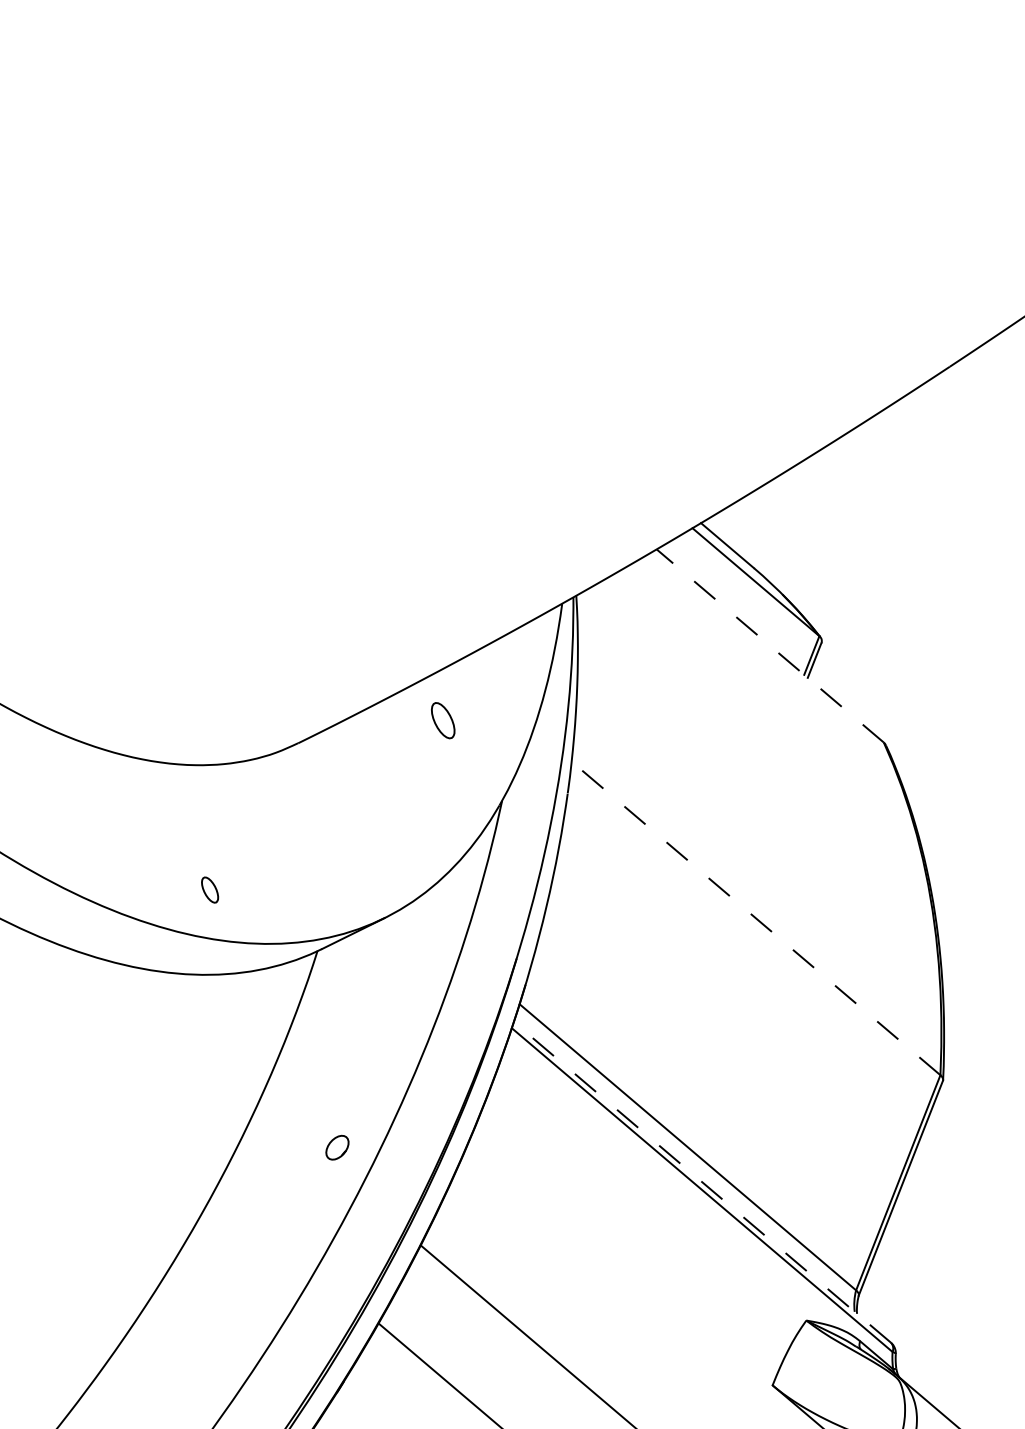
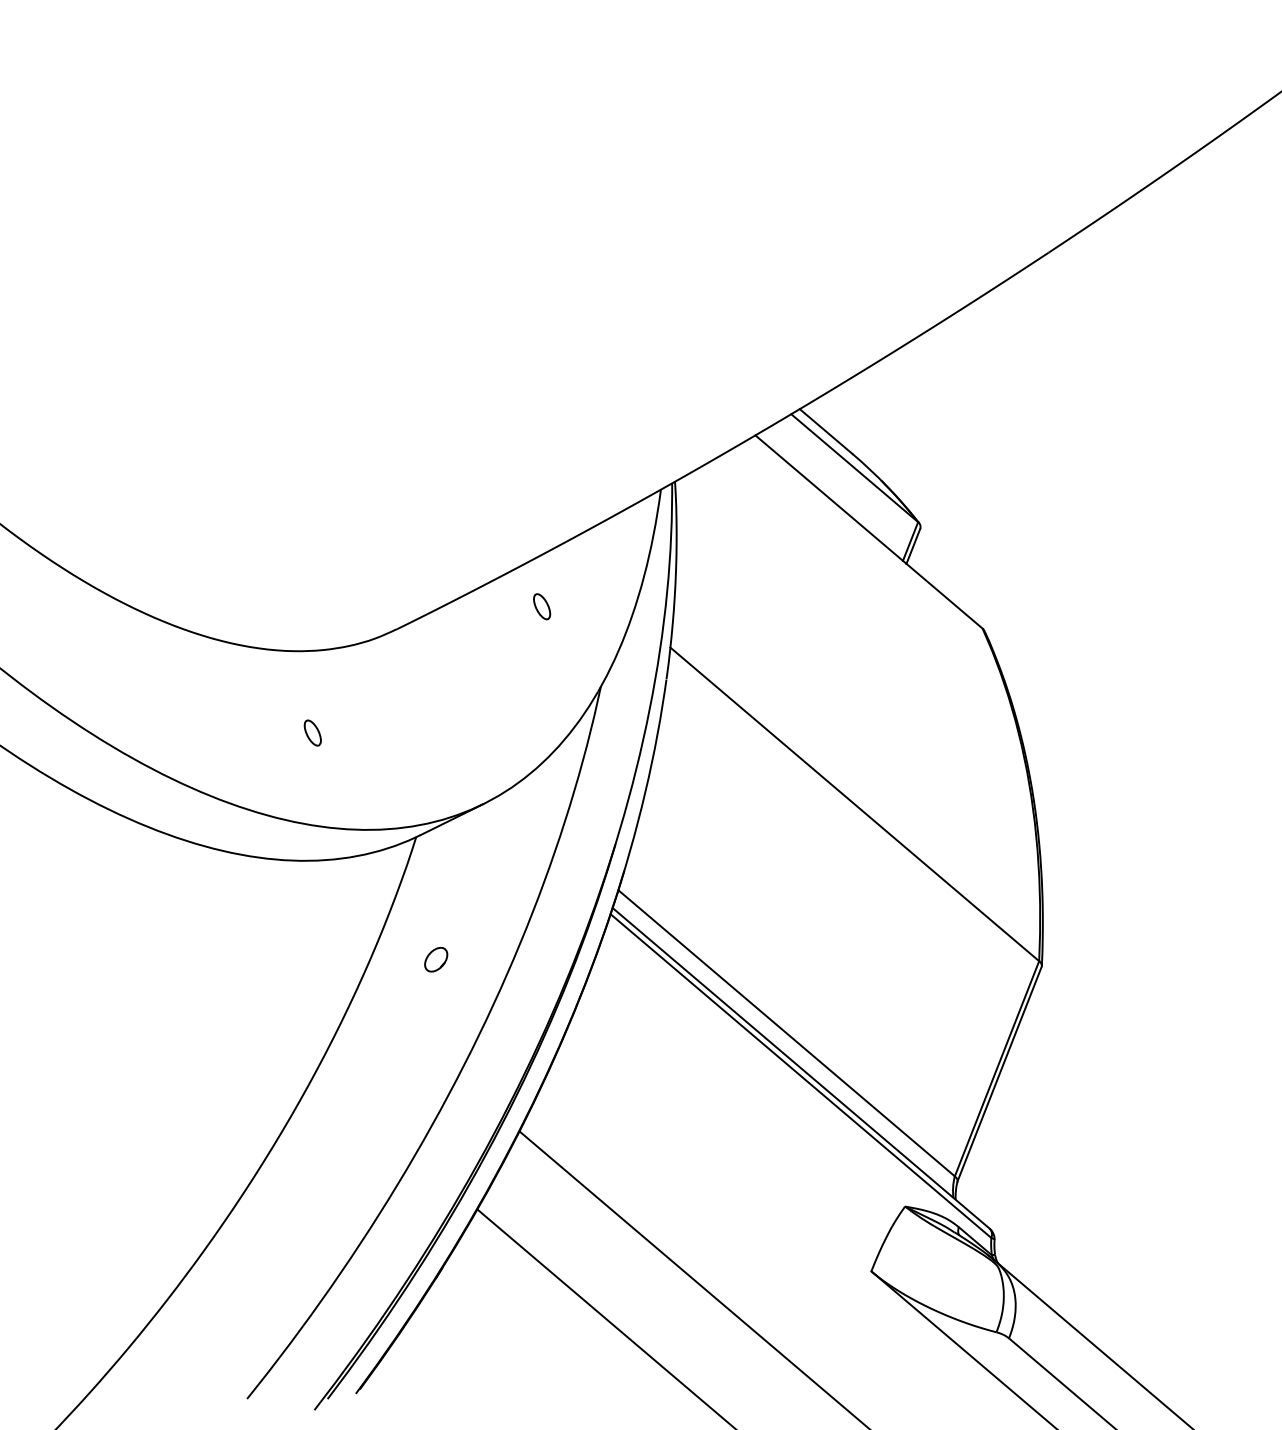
line: (769, 645) -> (868, 531), dashed -> solid
part: (443, 720) -> (542, 606), size x0.71
part: (209, 889) -> (312, 732), moved
line: (755, 918) -> (854, 804), dashed -> solid
part: (337, 1147) -> (436, 959), moved
line: (701, 1182) -> (800, 1068), dashed -> solid

